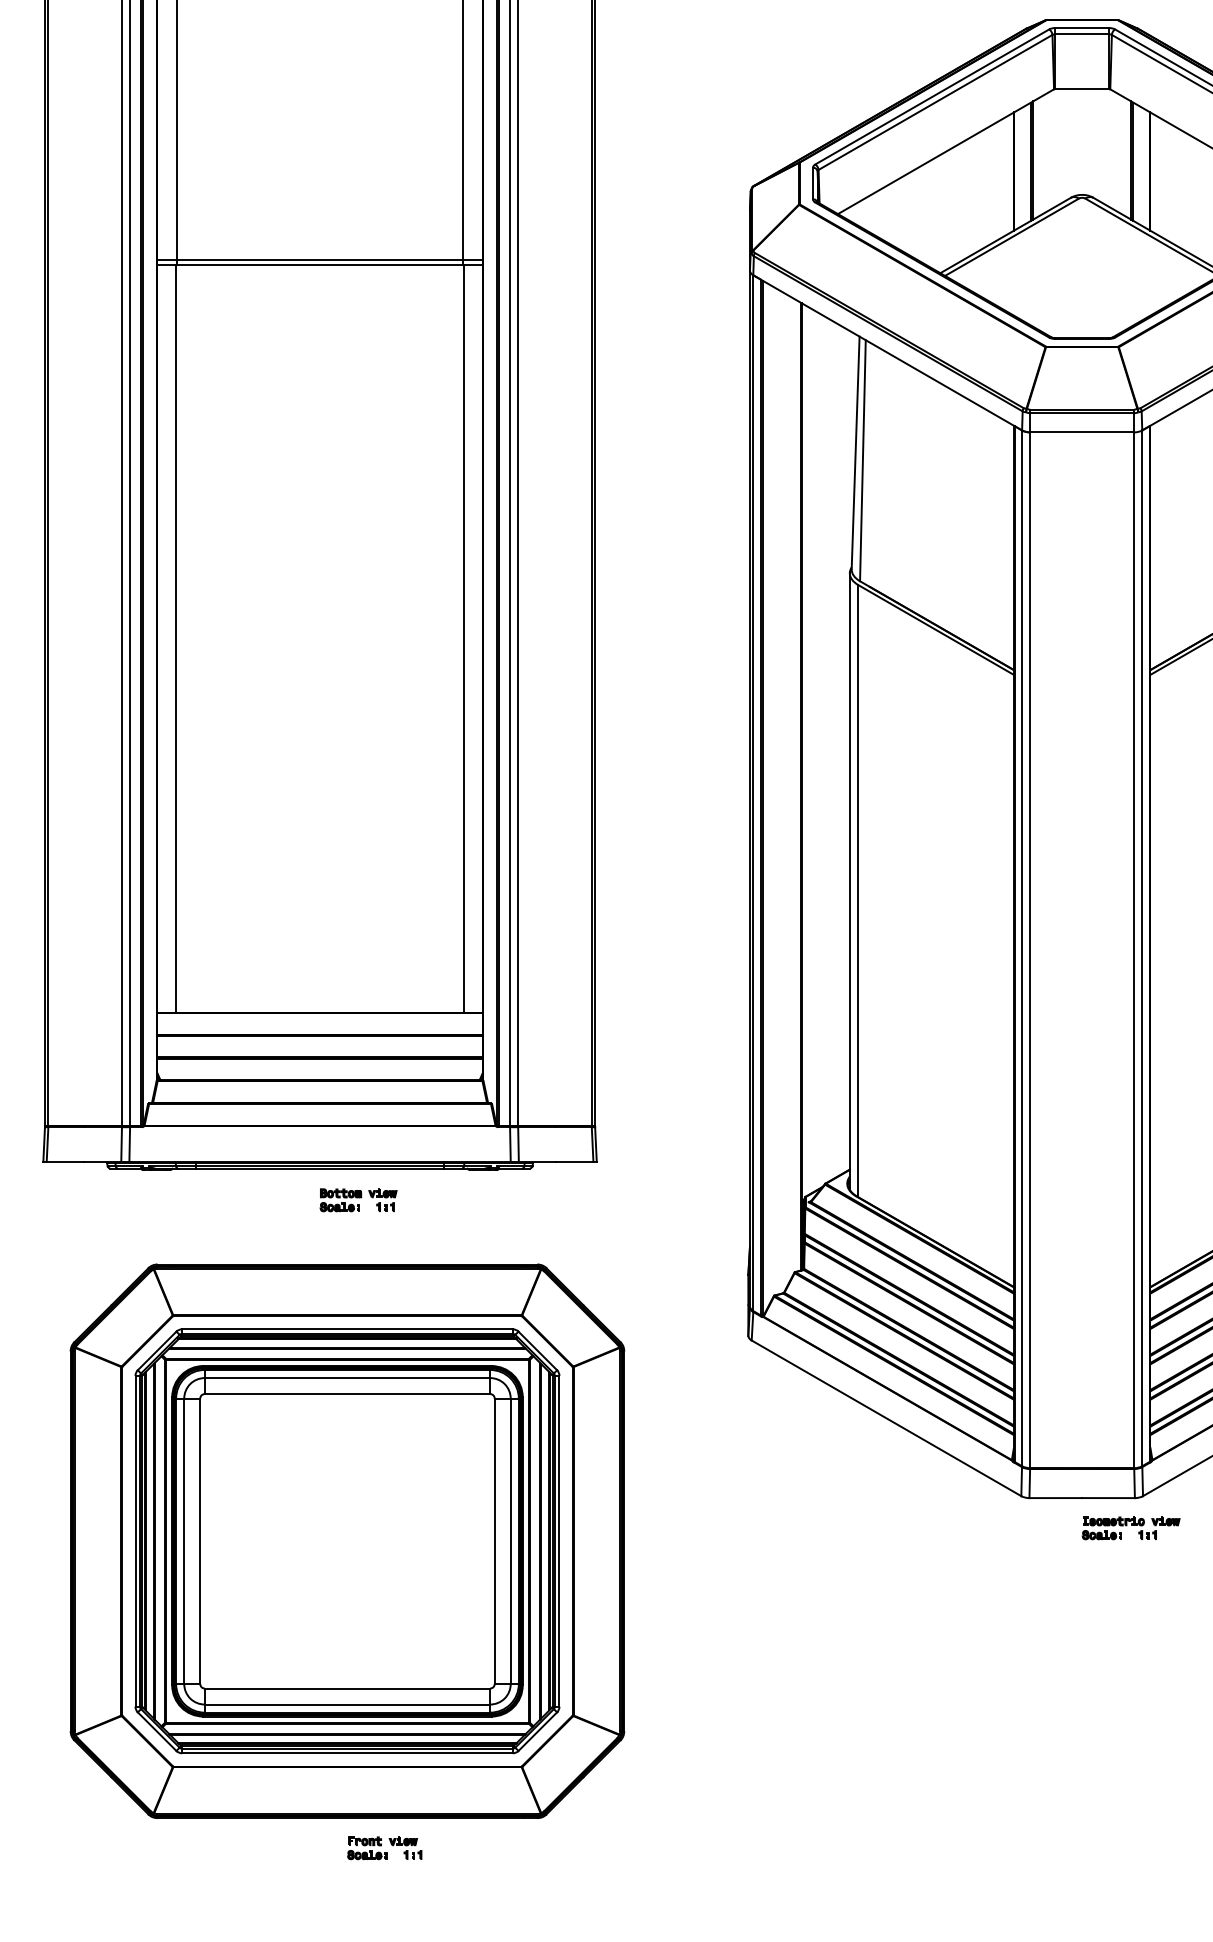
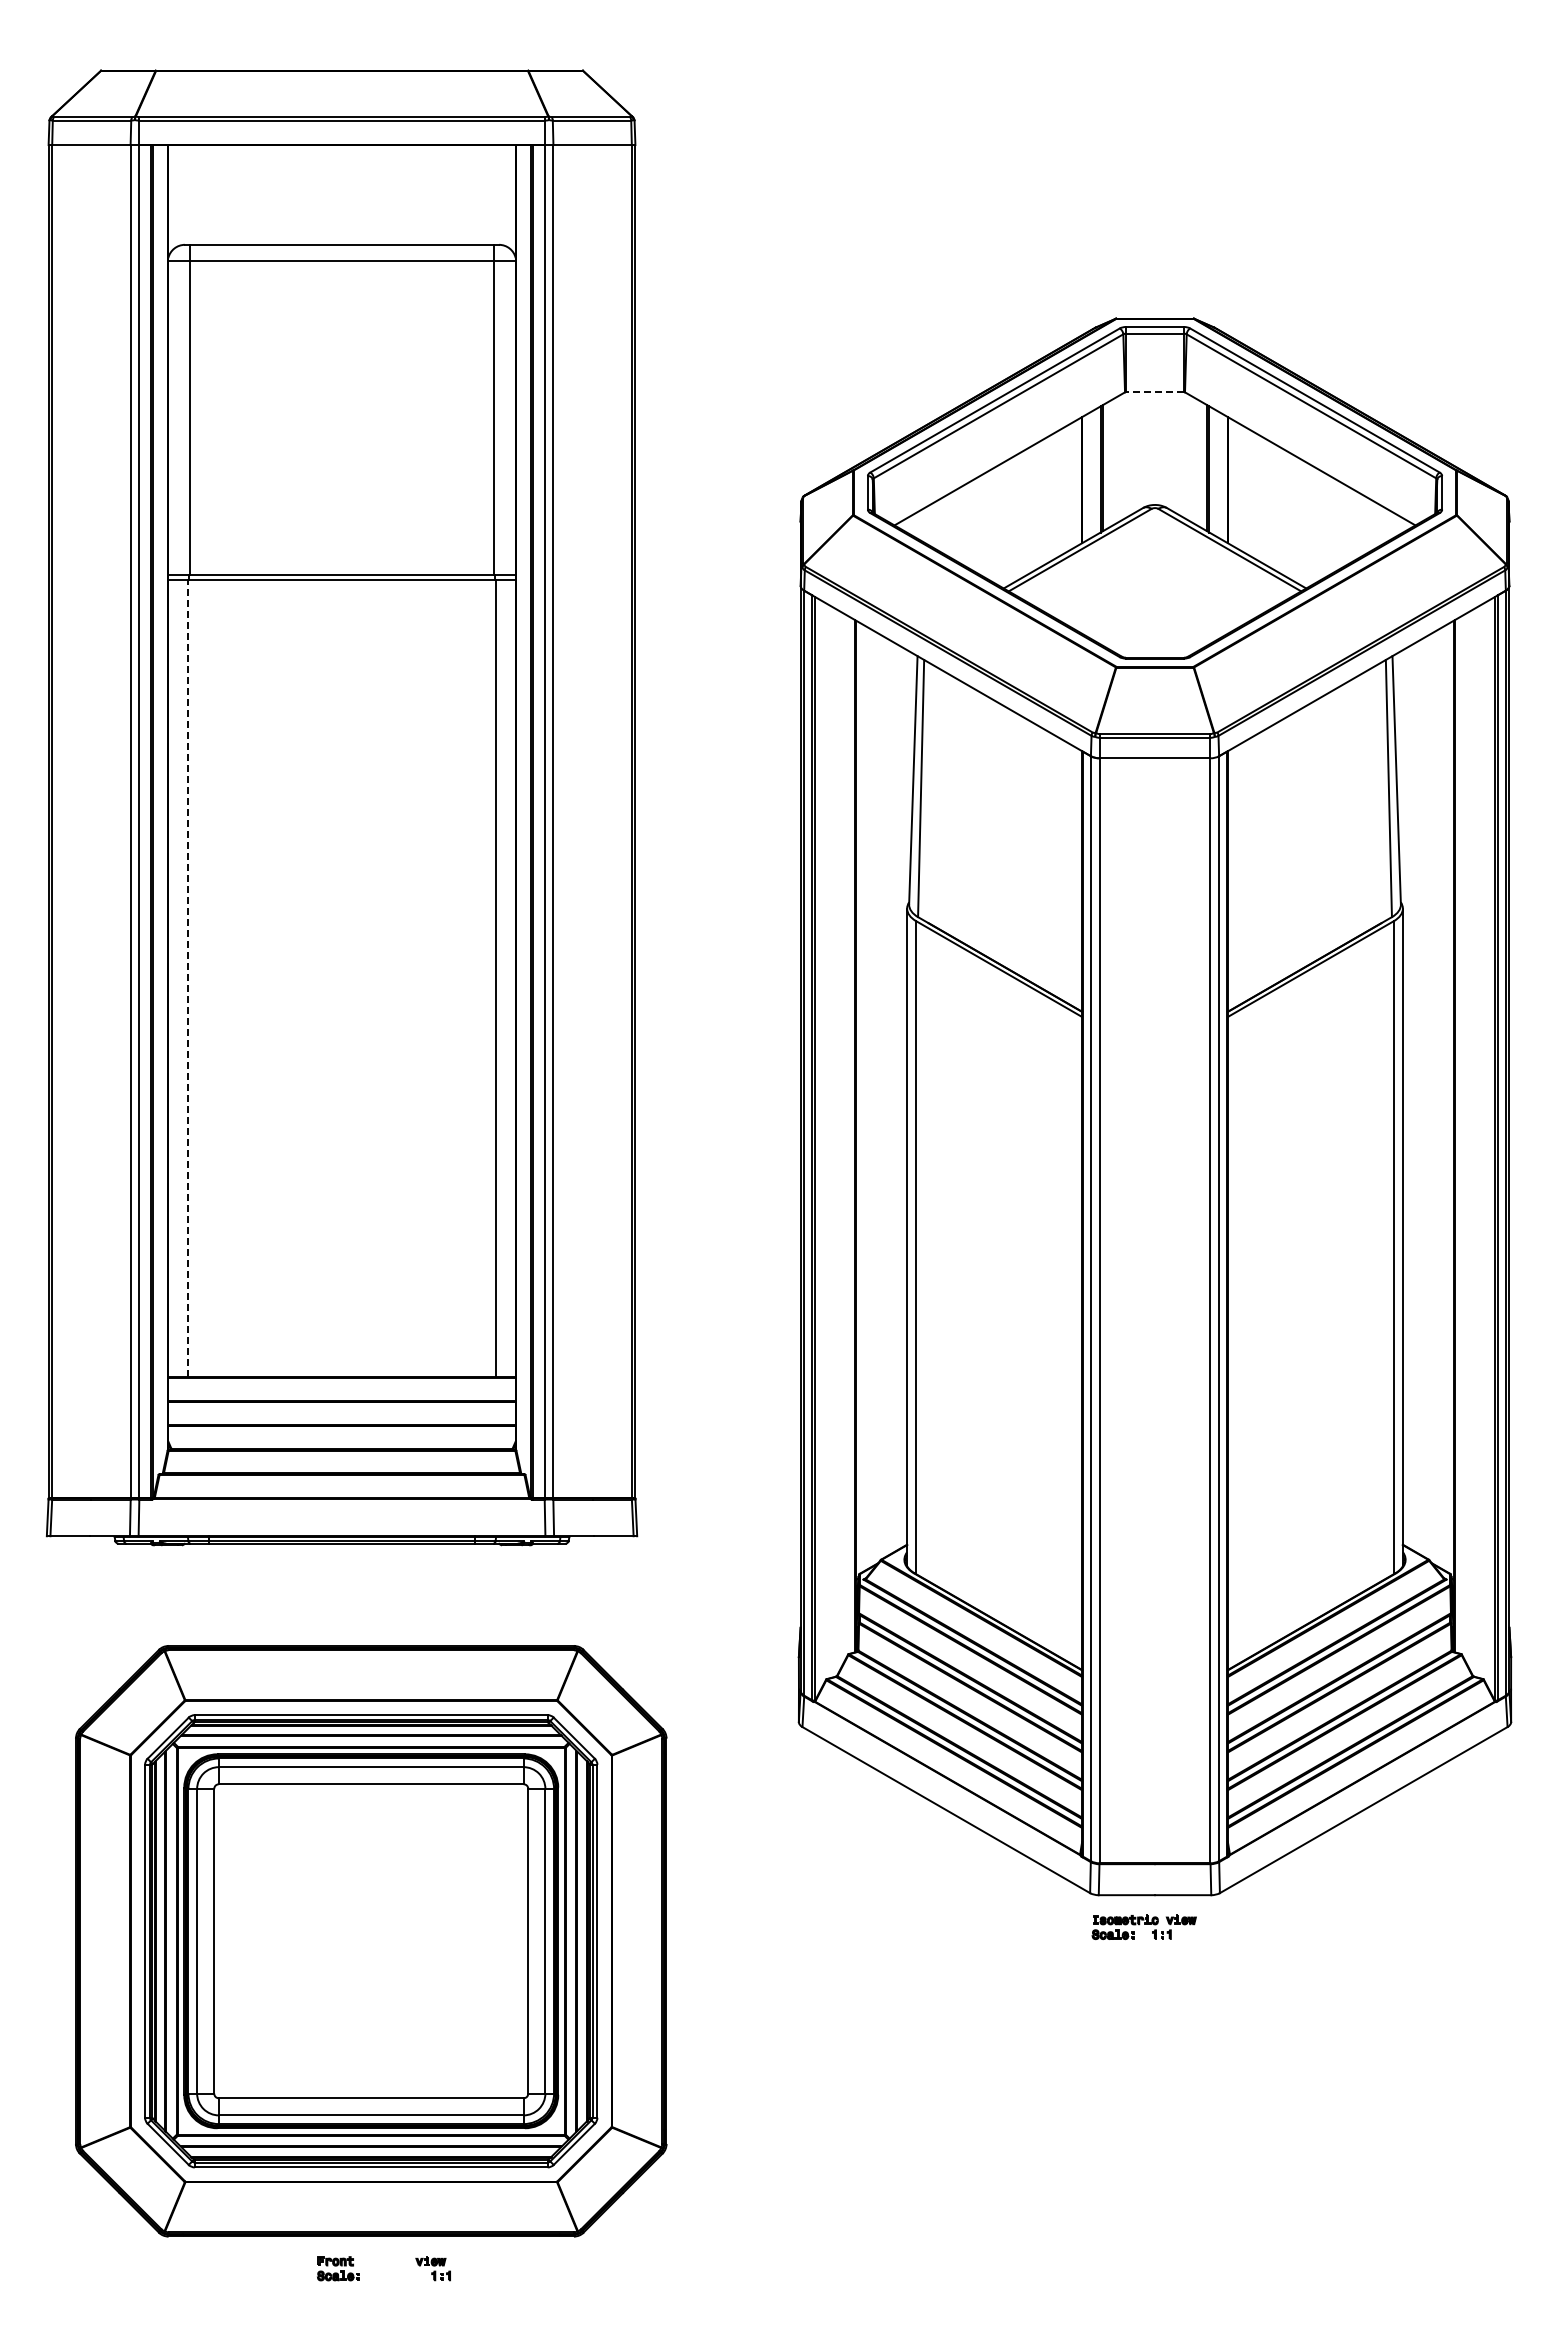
line: (1081, 89) -> (1154, 392), solid -> dashed
line: (176, 638) -> (188, 978), solid -> dashed
part: (358, 1200) -> (382, 1577), removed
part: (1130, 1528) -> (1143, 1927), moved
part: (367, 1848) -> (338, 2268), moved

